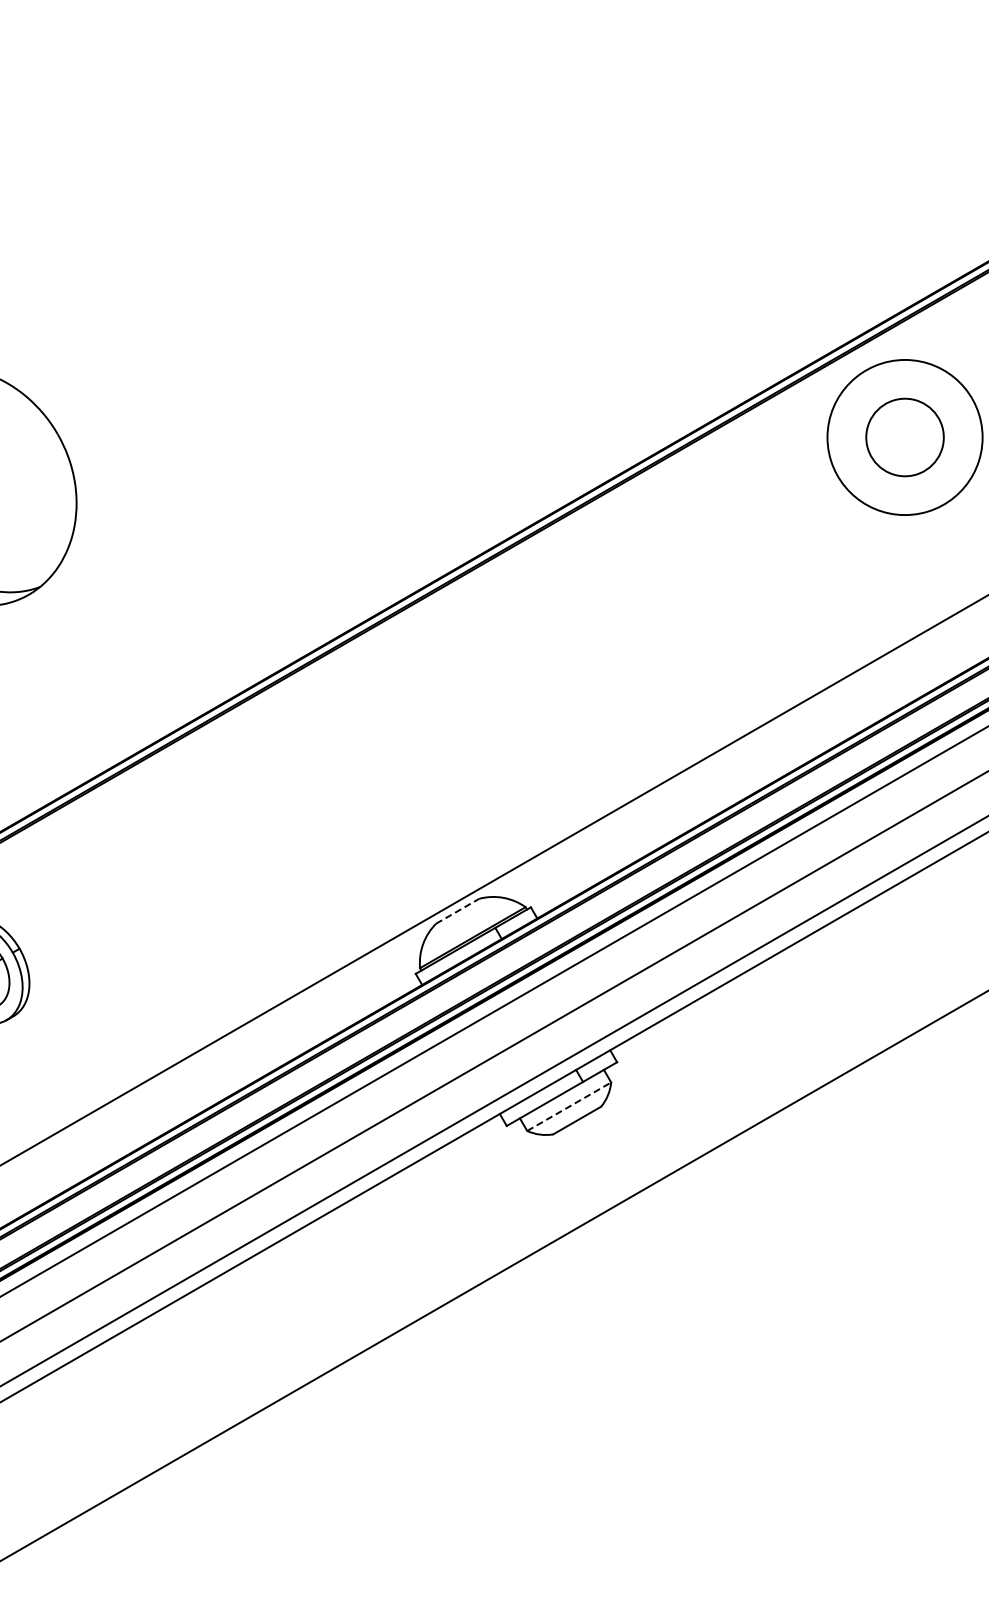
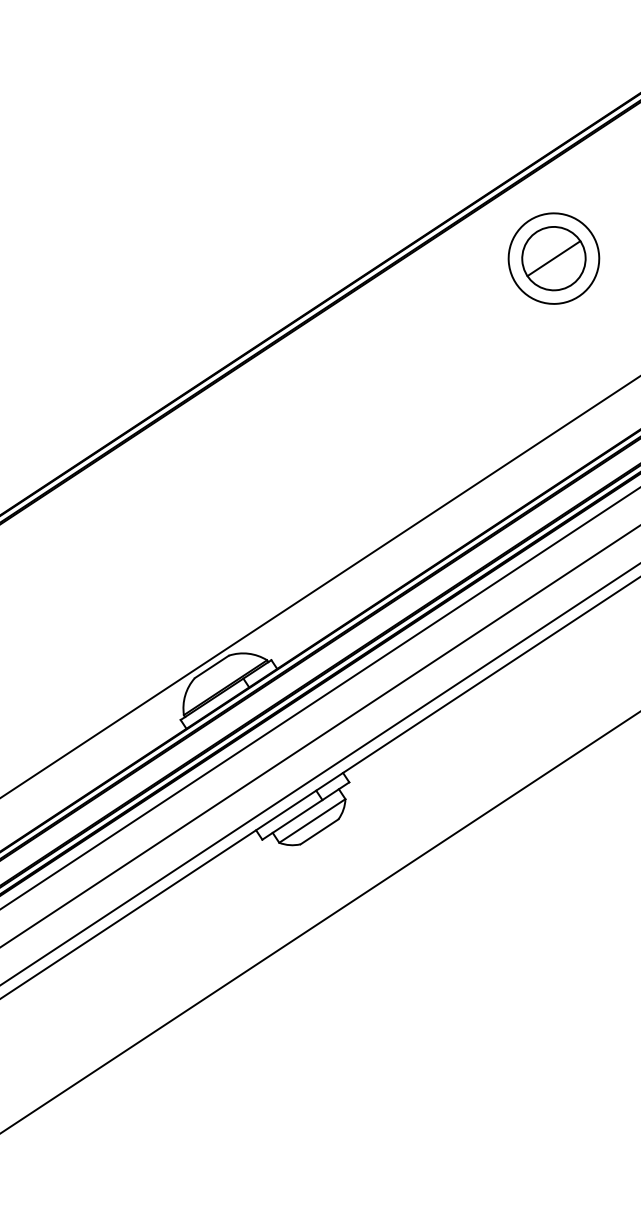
circle: (904, 437) -> (553, 258), size x0.71
line: (904, 437) -> (553, 258), added
line: (457, 911) -> (211, 667), dashed -> solid
line: (569, 1106) -> (312, 820), dashed -> solid

